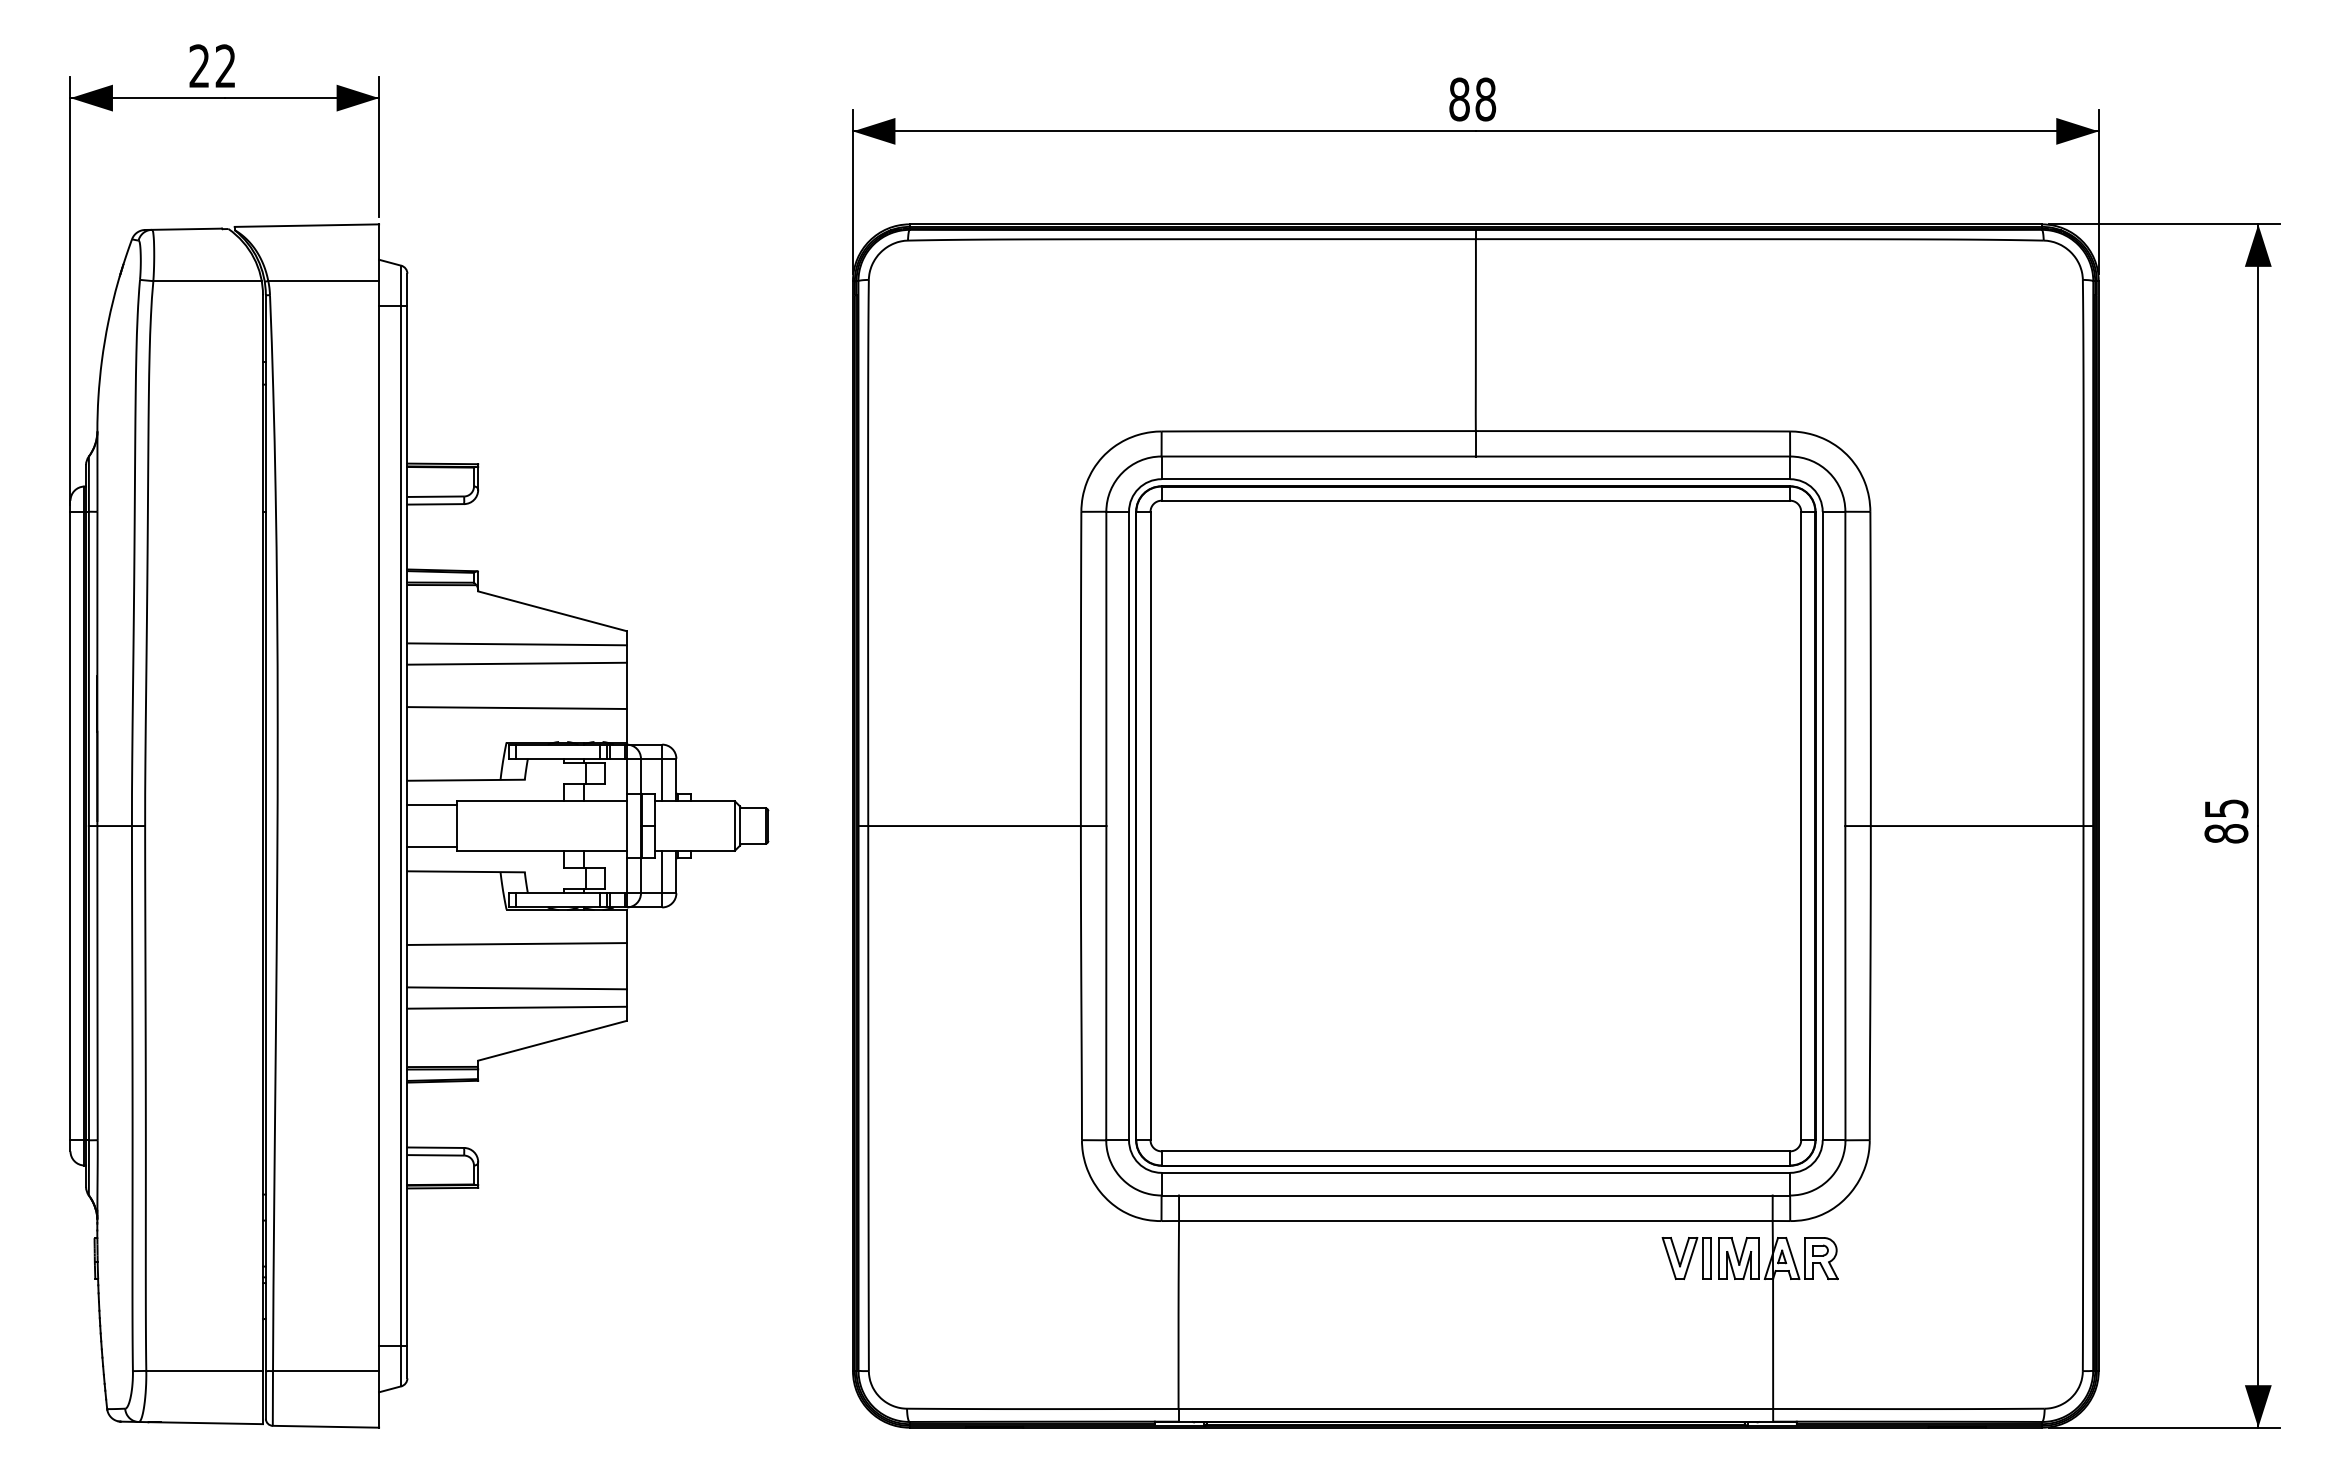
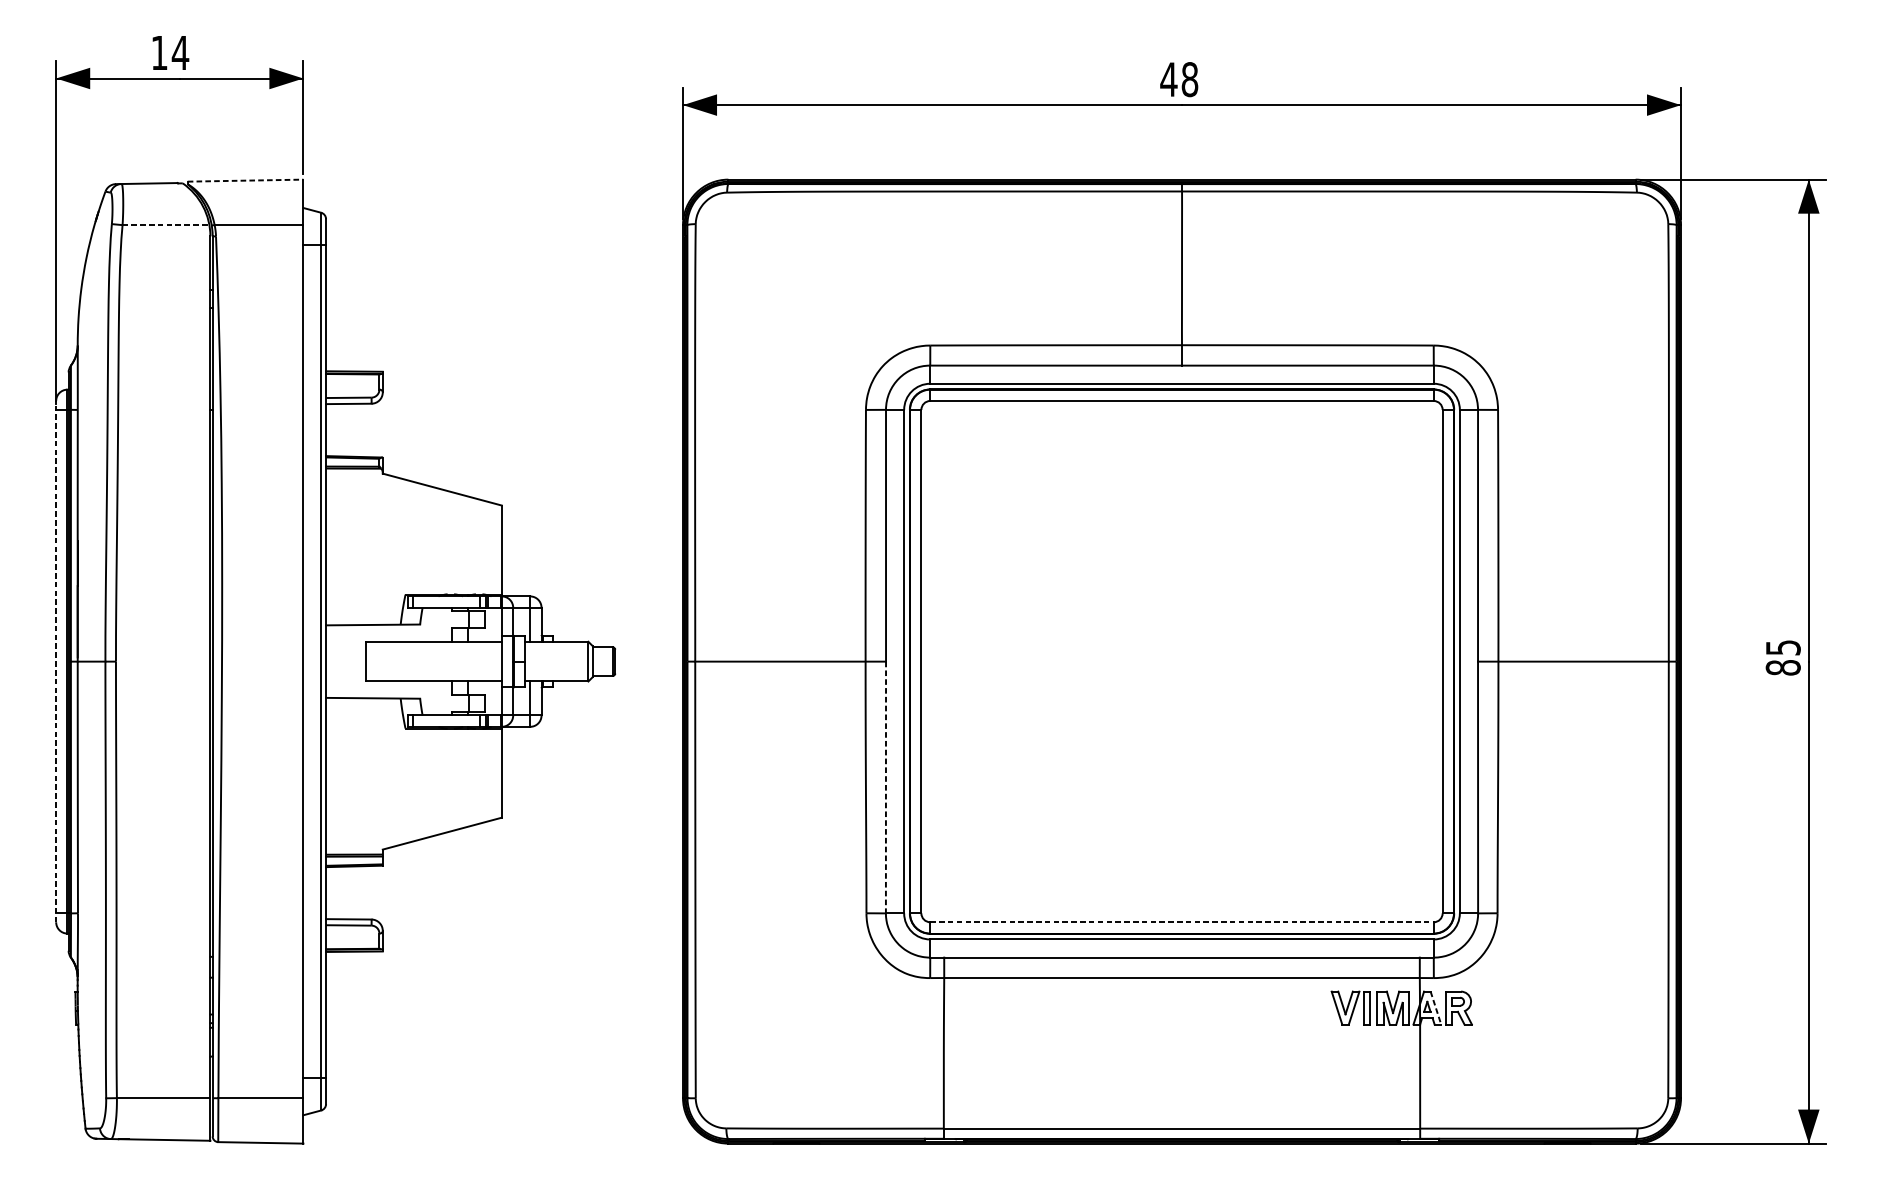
text: (212, 65) -> (169, 52), 22 -> 14
text: (1459, 99) -> (1168, 79), 88 -> 48
line: (307, 225) -> (246, 180), solid -> dashed
line: (208, 281) -> (166, 225), solid -> dashed
line: (516, 644) -> (413, 516), removed
line: (516, 663) -> (413, 531), removed
line: (516, 708) -> (413, 567), removed
line: (431, 804) -> (345, 644), removed
line: (70, 825) -> (56, 661), solid -> dashed
line: (431, 847) -> (345, 678), removed
line: (516, 943) -> (413, 755), removed
line: (1106, 983) -> (886, 787), solid -> dashed
line: (516, 988) -> (413, 791), removed
line: (516, 1007) -> (413, 806), removed
line: (1476, 1151) -> (1182, 922), solid -> dashed
line: (1792, 1258) -> (1435, 1008), solid -> dashed

